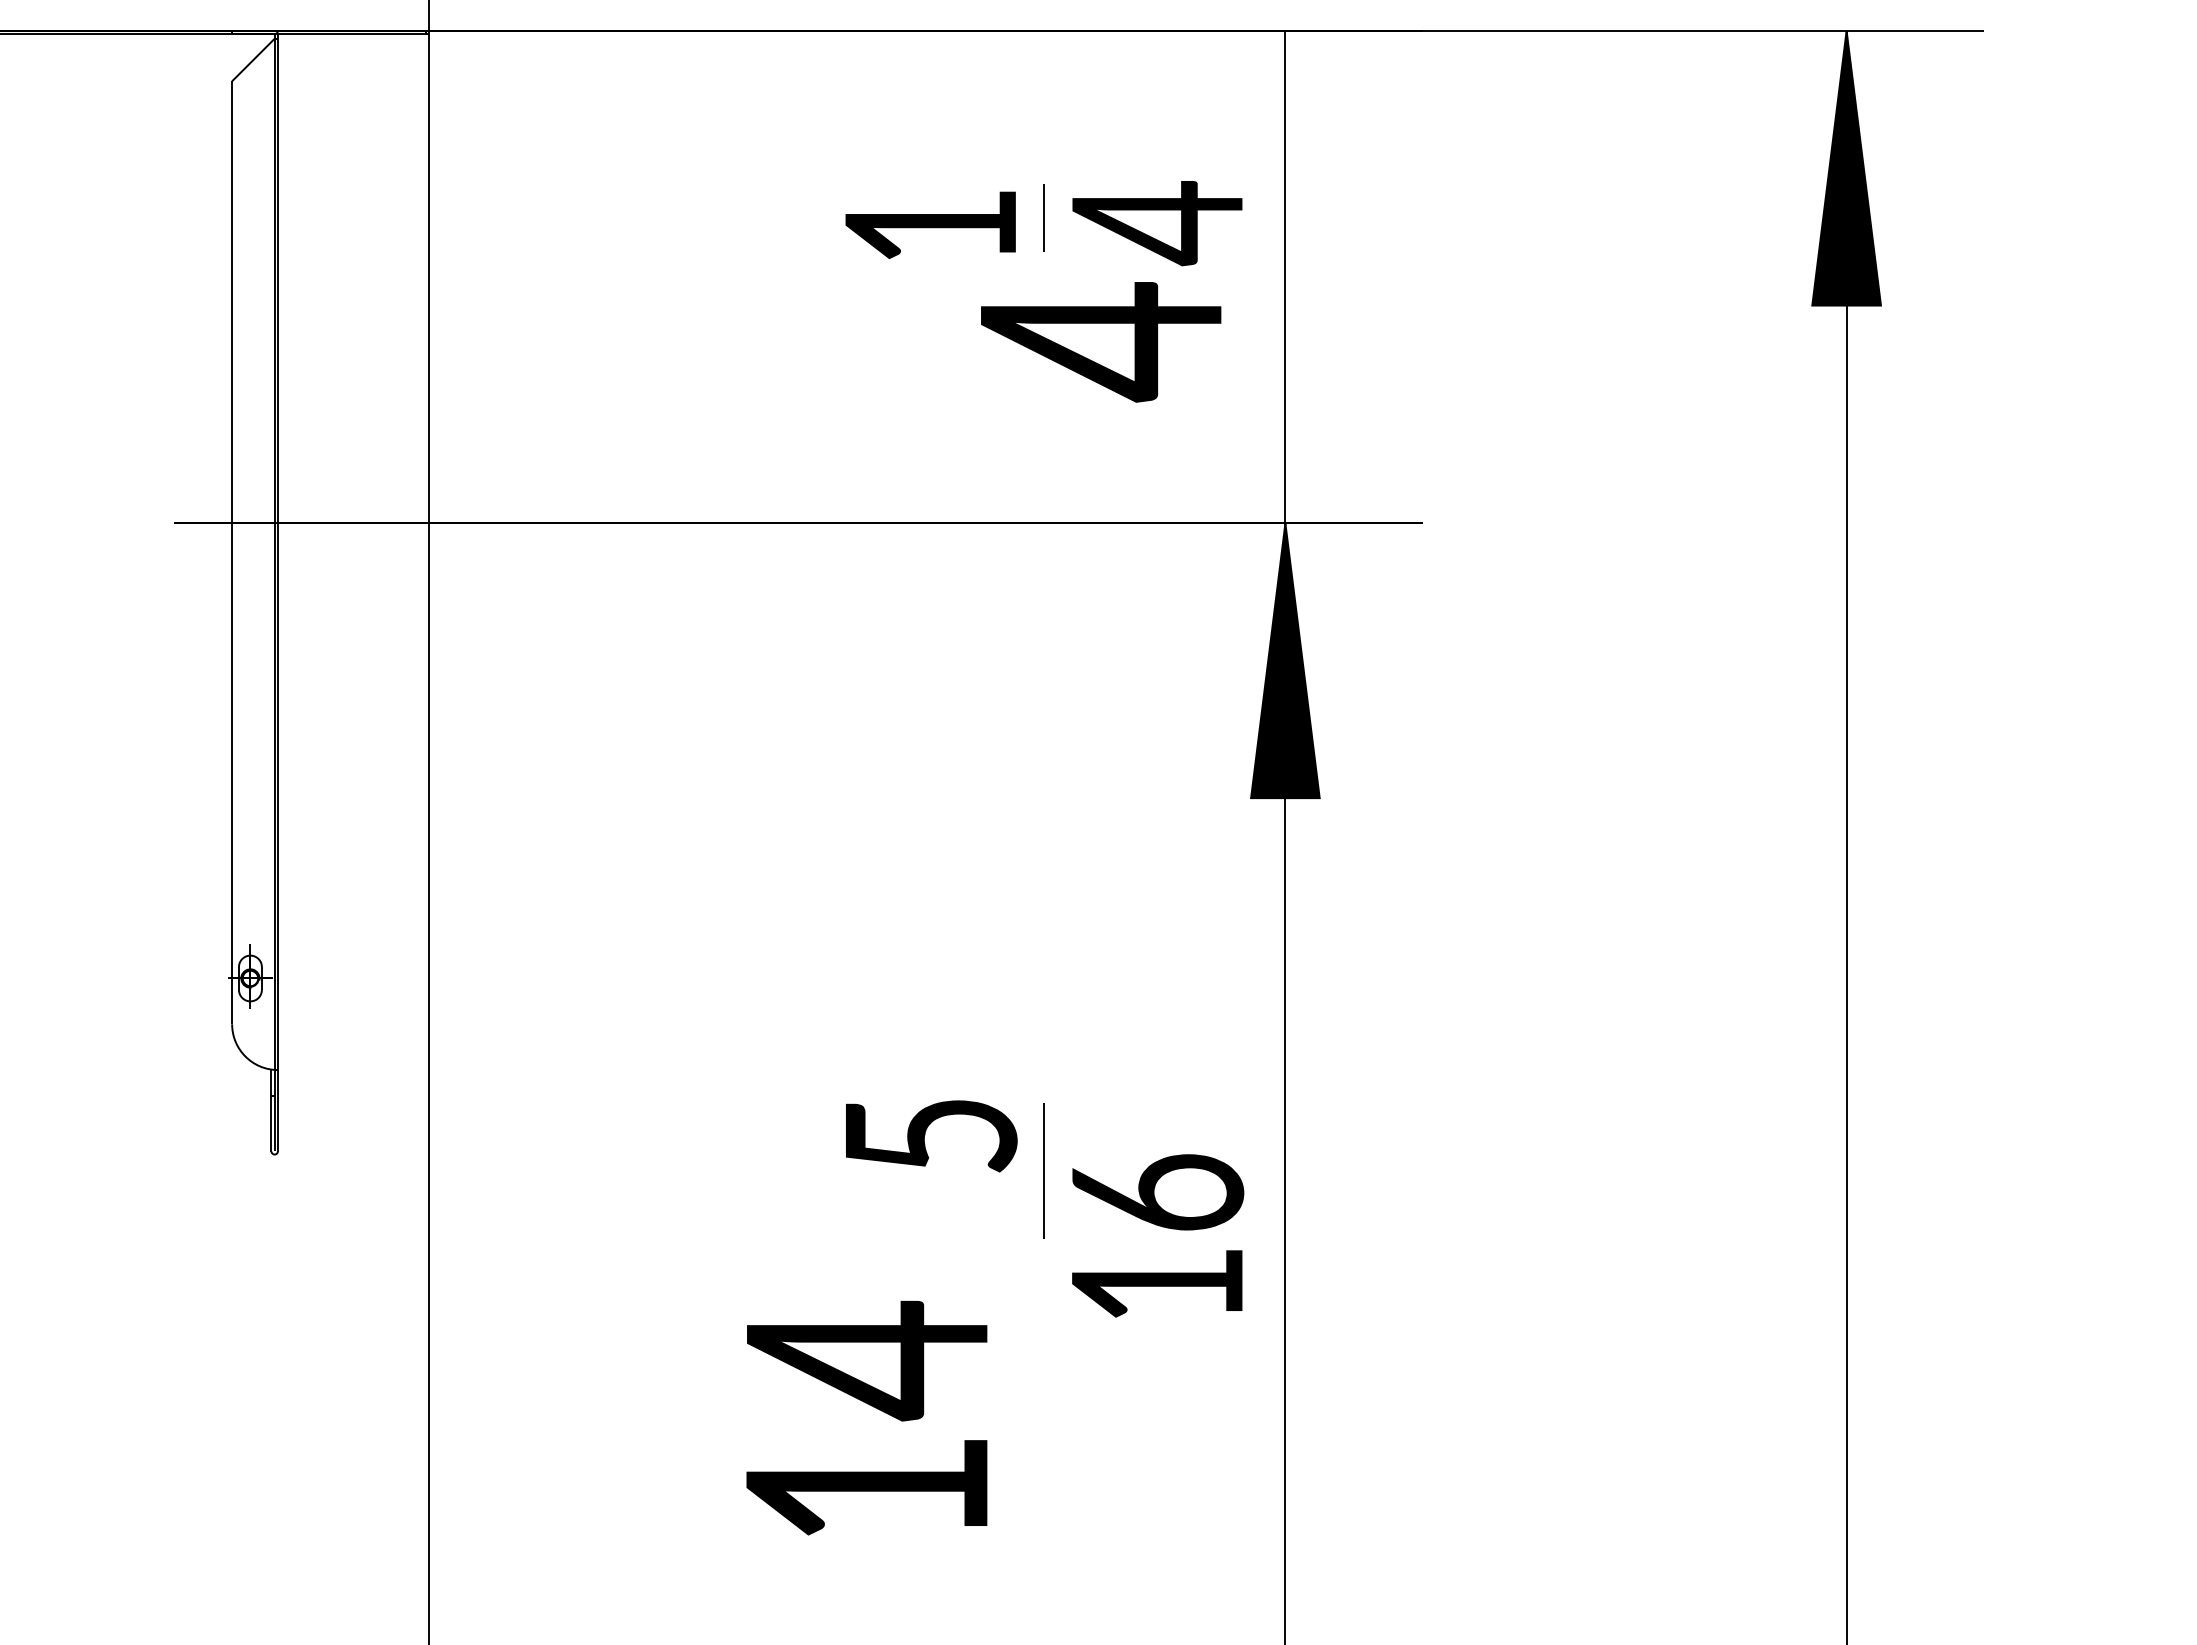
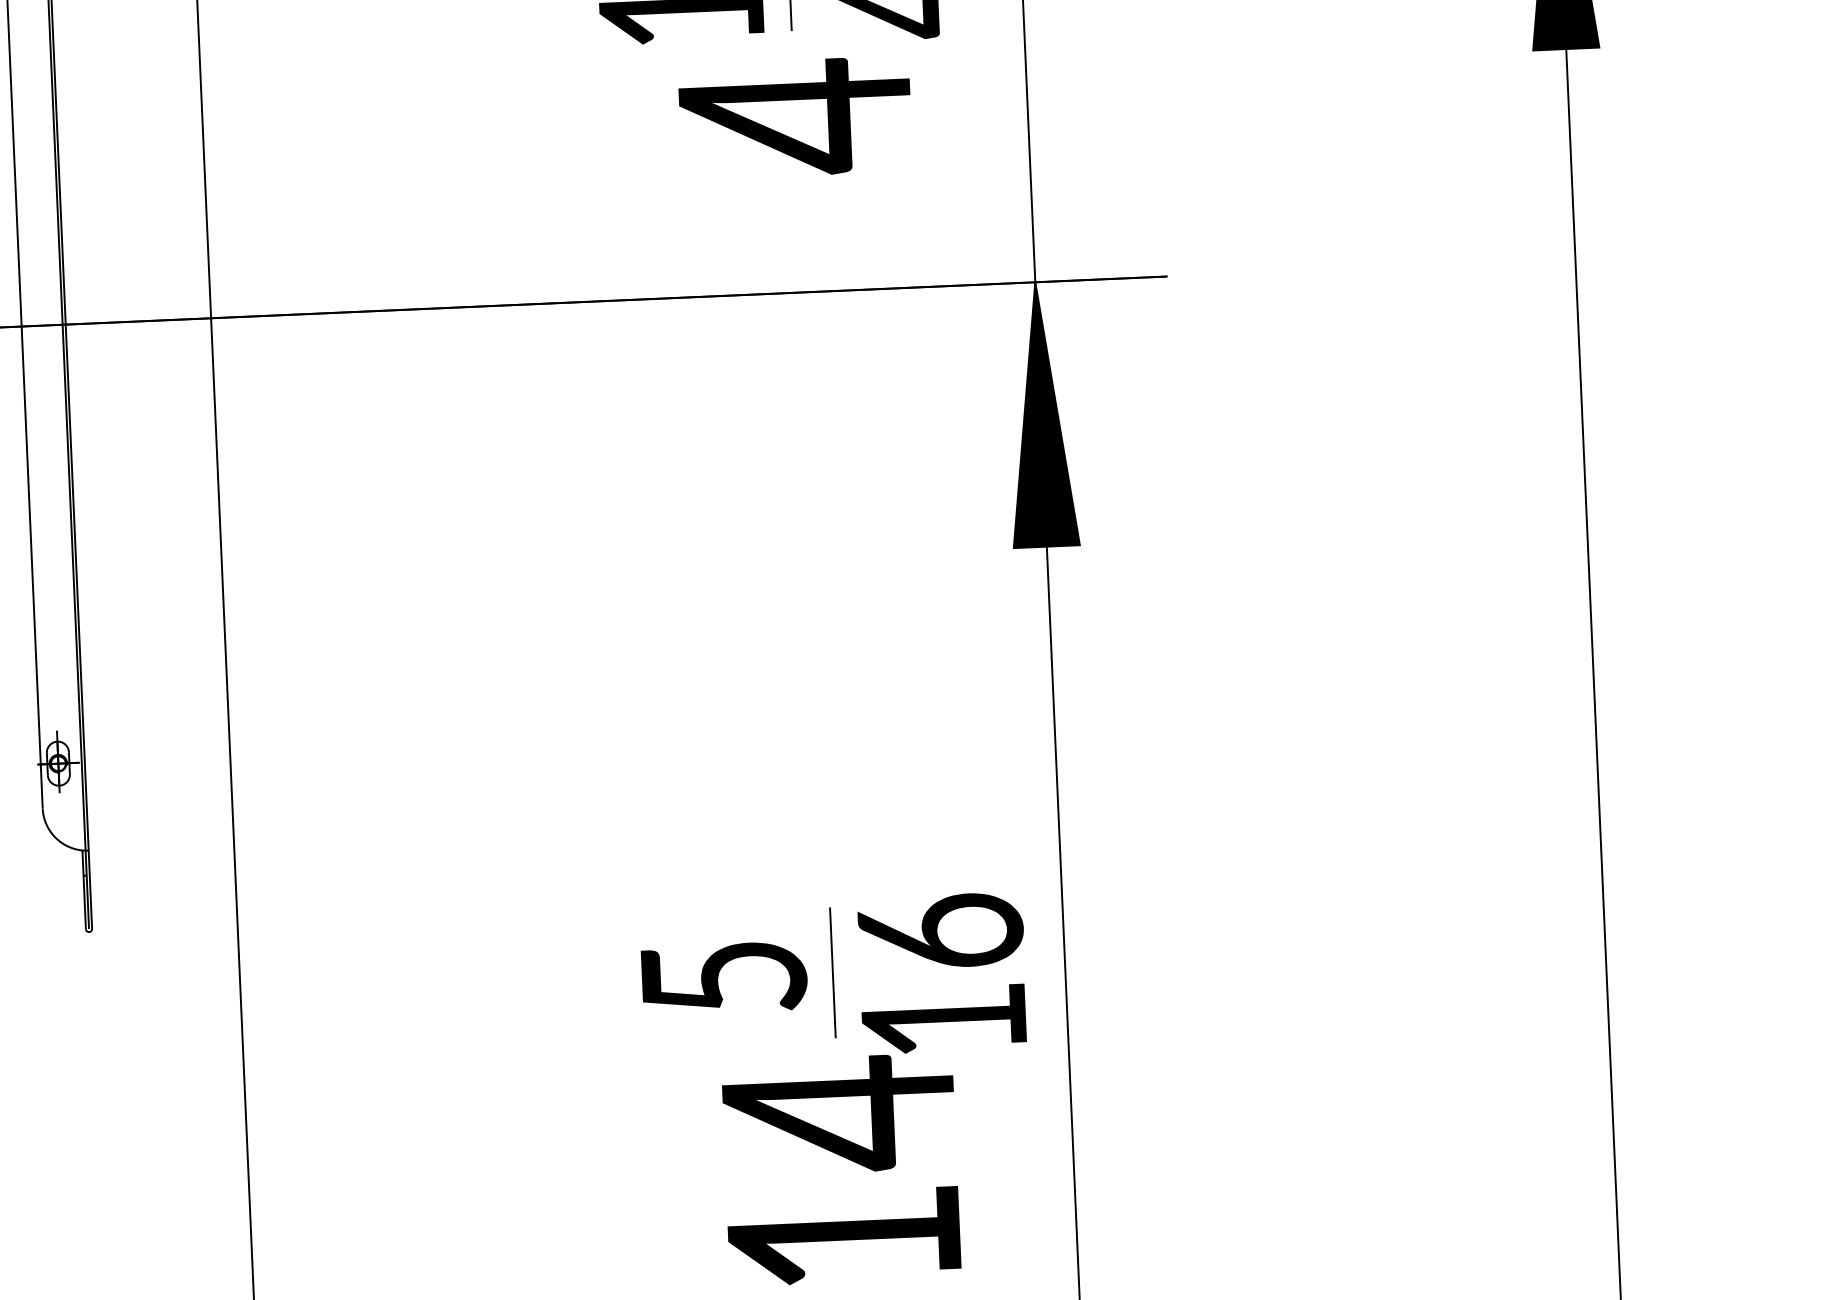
text: (1101, 342) -> (795, 118), moved
text: (931, 1136) -> (724, 978), moved
line: (1043, 1170) -> (832, 971), moved
text: (866, 1417) -> (840, 1169), moved

